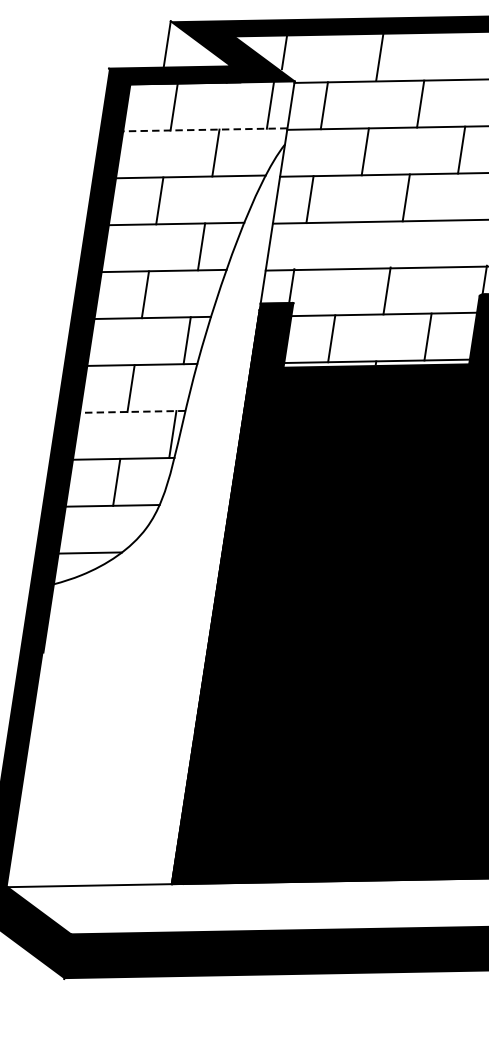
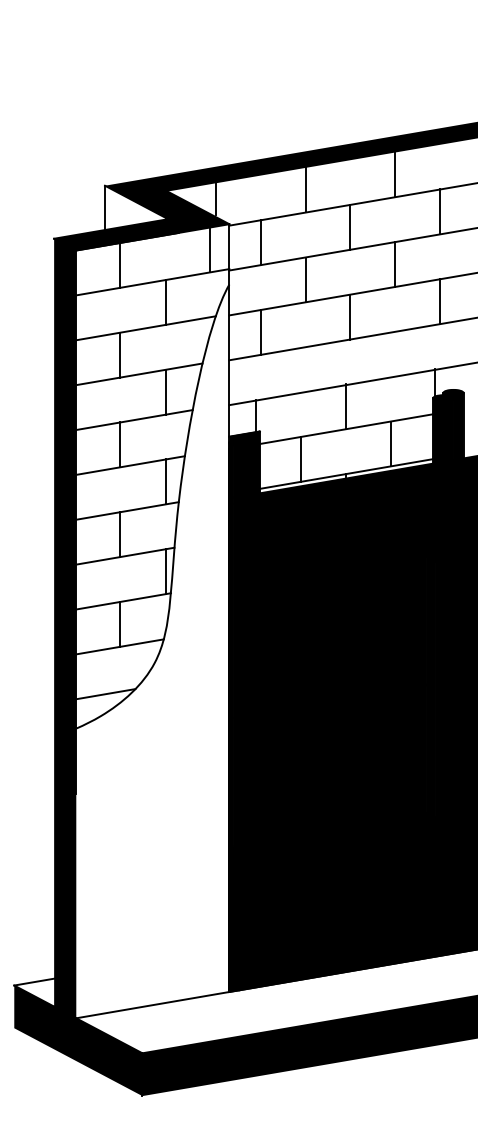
line: (476, 54) -> (395, 173), added
line: (204, 130) -> (152, 282), dashed -> solid
line: (132, 412) -> (125, 556), dashed -> solid

